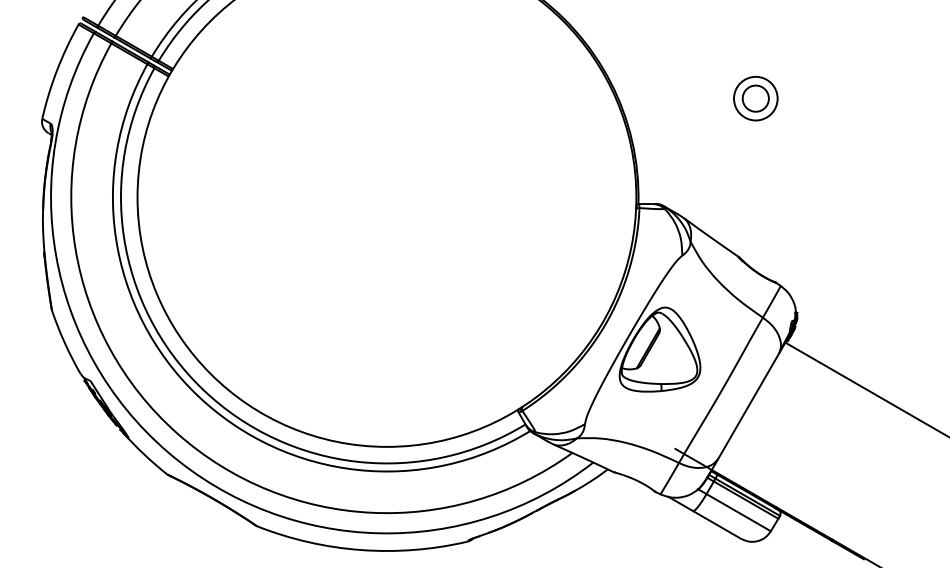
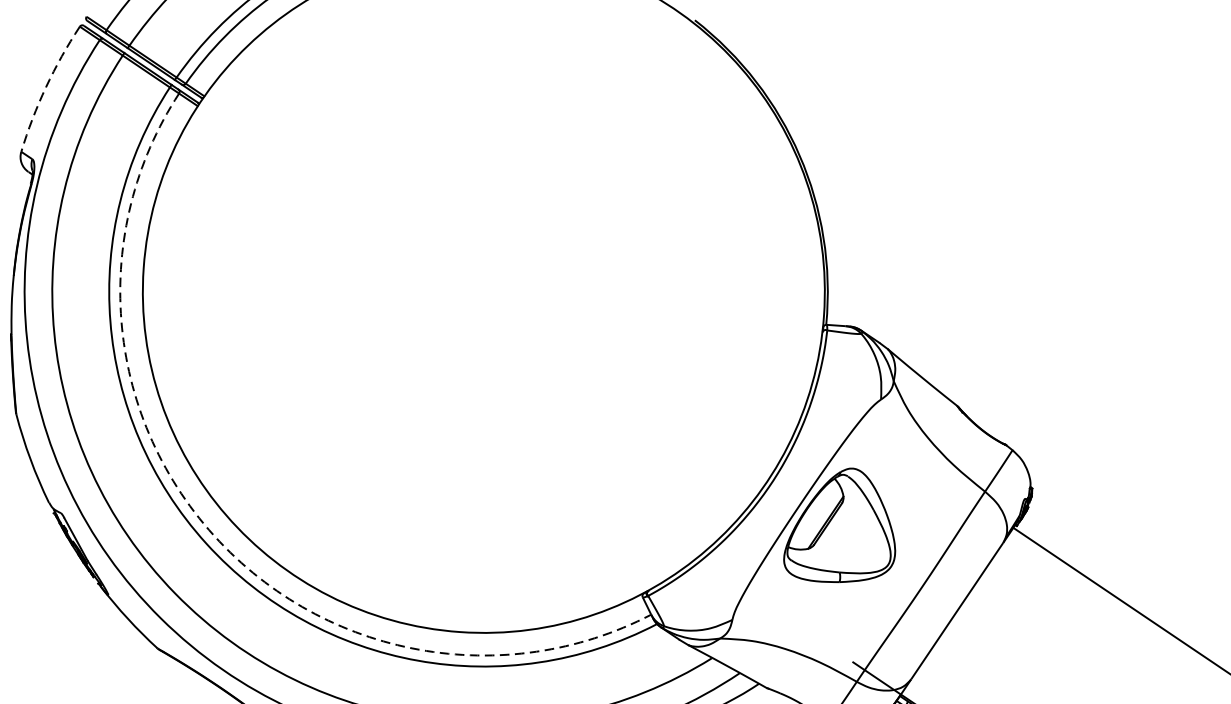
arc: (57, 70) -> (46, 87), solid -> dashed
part: (755, 98) -> (995, 192), removed
arc: (202, 389) -> (213, 536), solid -> dashed

